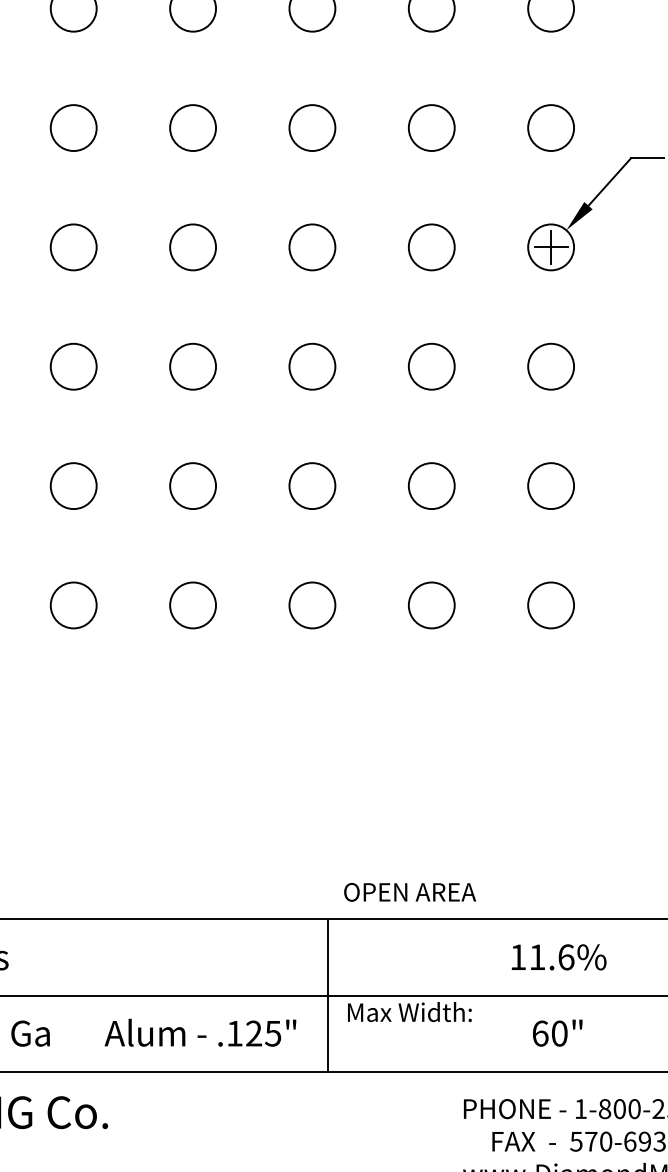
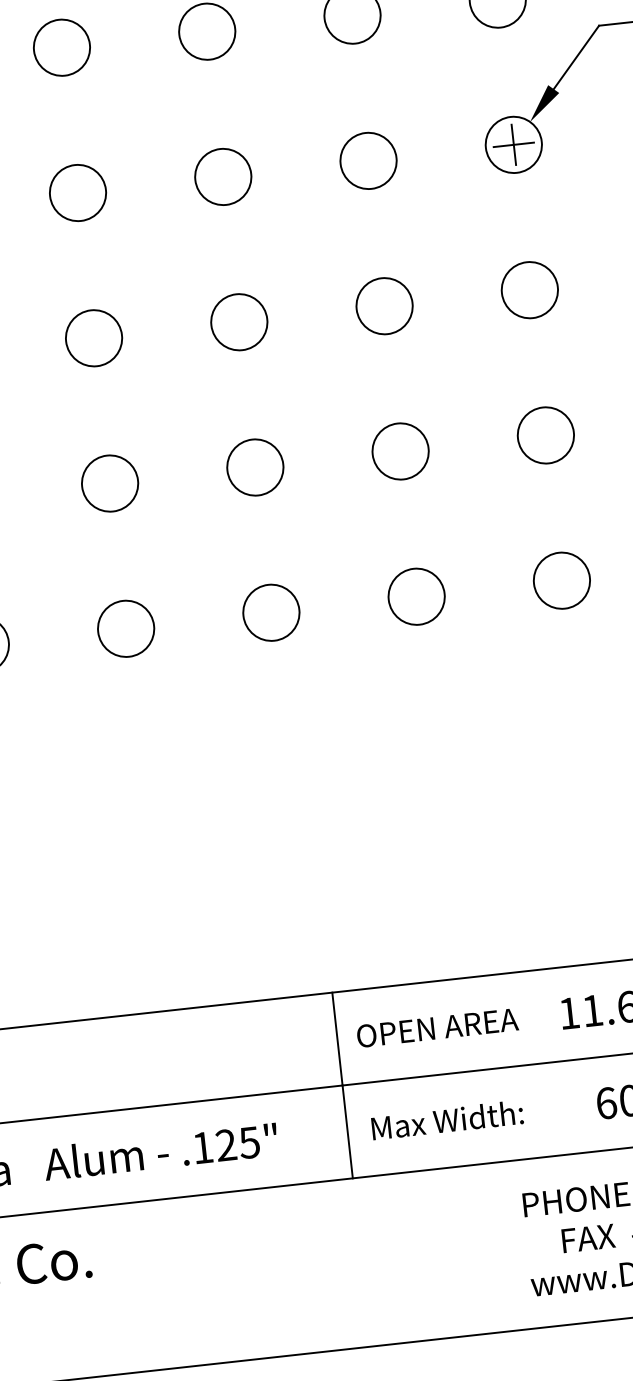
text: (410, 892) -> (438, 1028), moved
text: (409, 1012) -> (447, 1120), moved
text: (200, 1032) -> (160, 1151), moved

